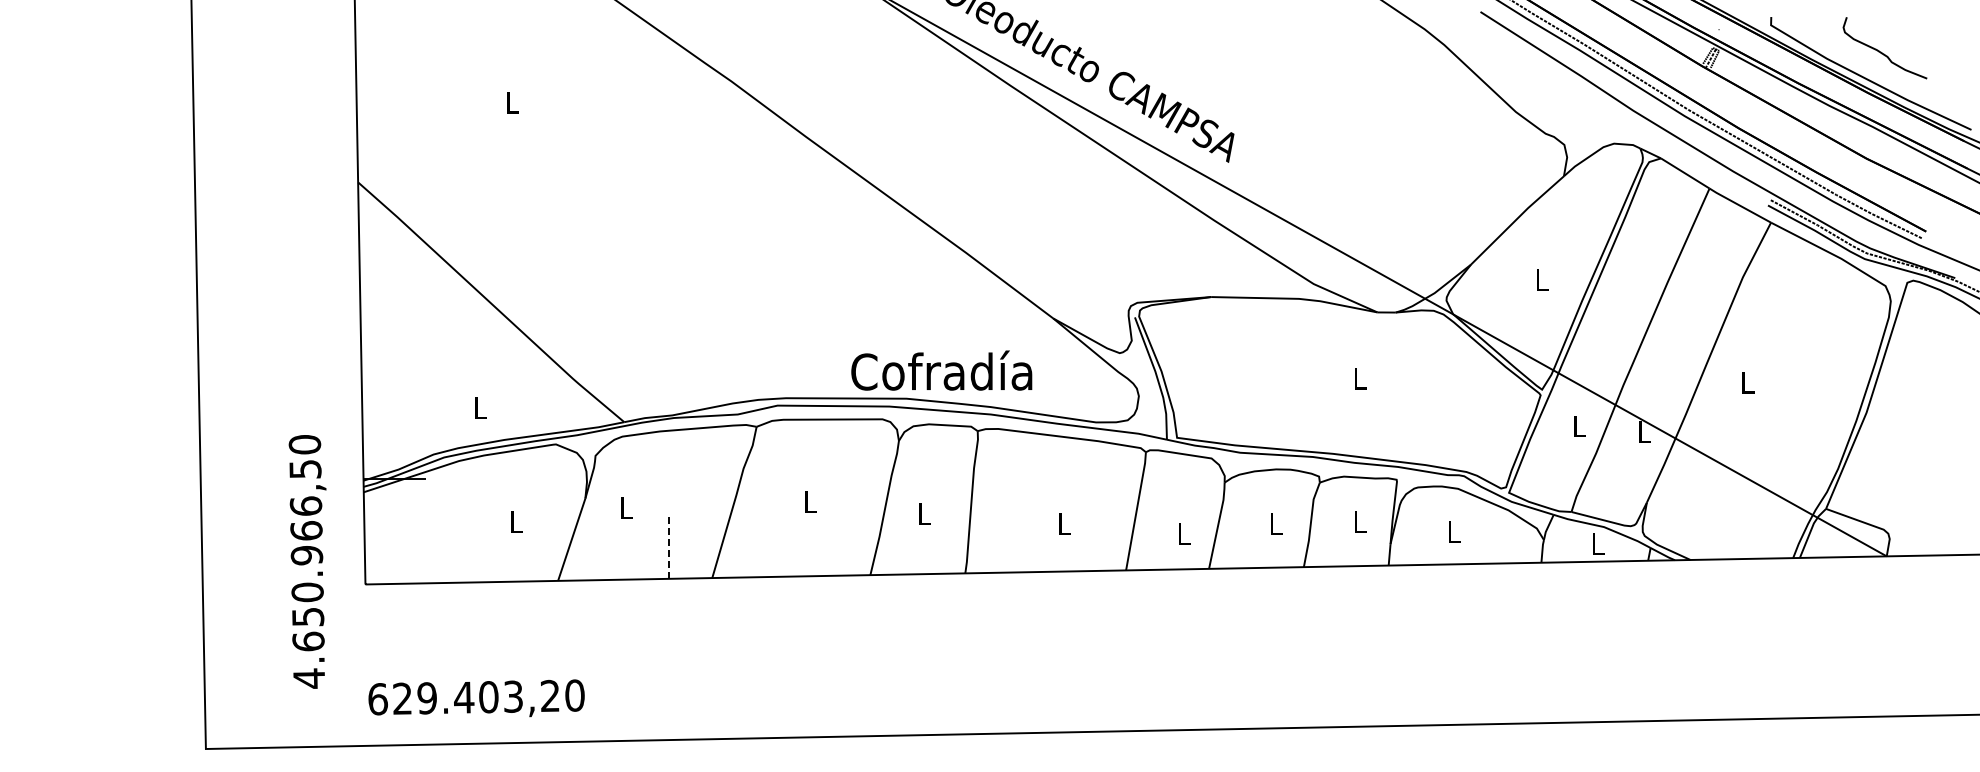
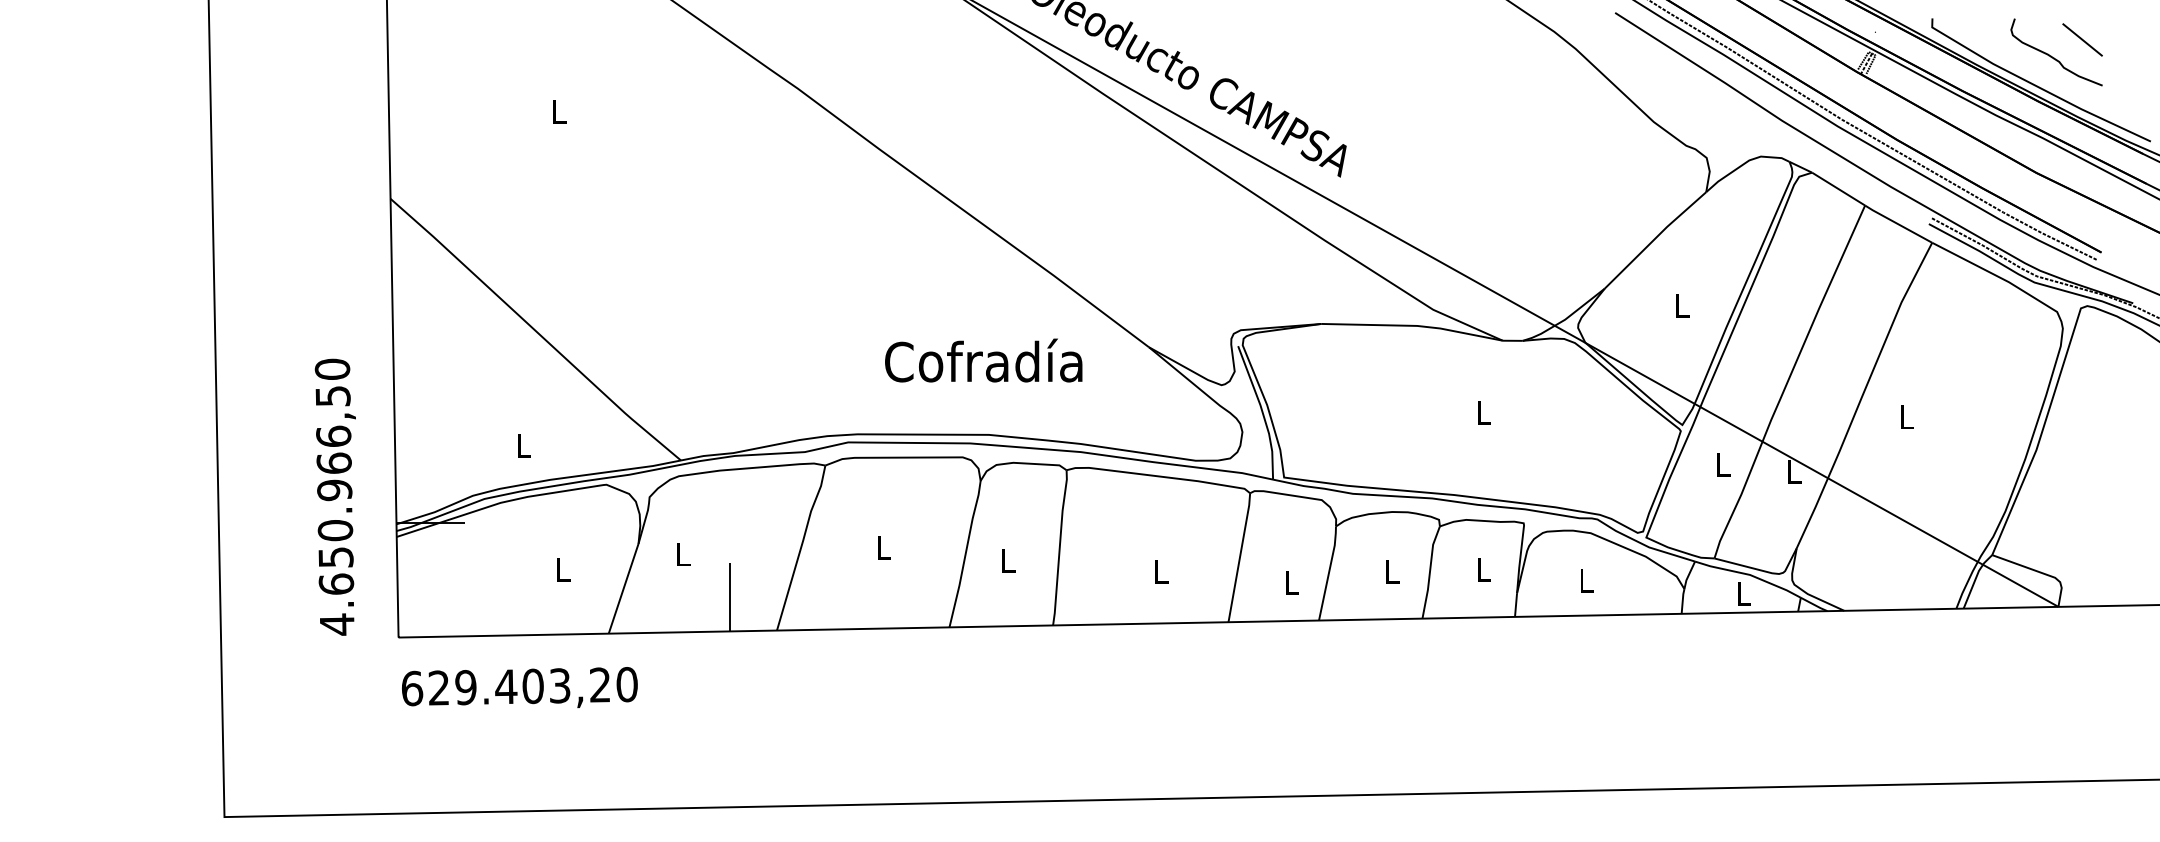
line: (1908, 36) -> (2082, 39), added
text: (941, 370) -> (983, 360), moved
line: (669, 546) -> (730, 596), dashed -> solid
text: (307, 561) -> (335, 496), moved
text: (476, 698) -> (519, 687), moved

